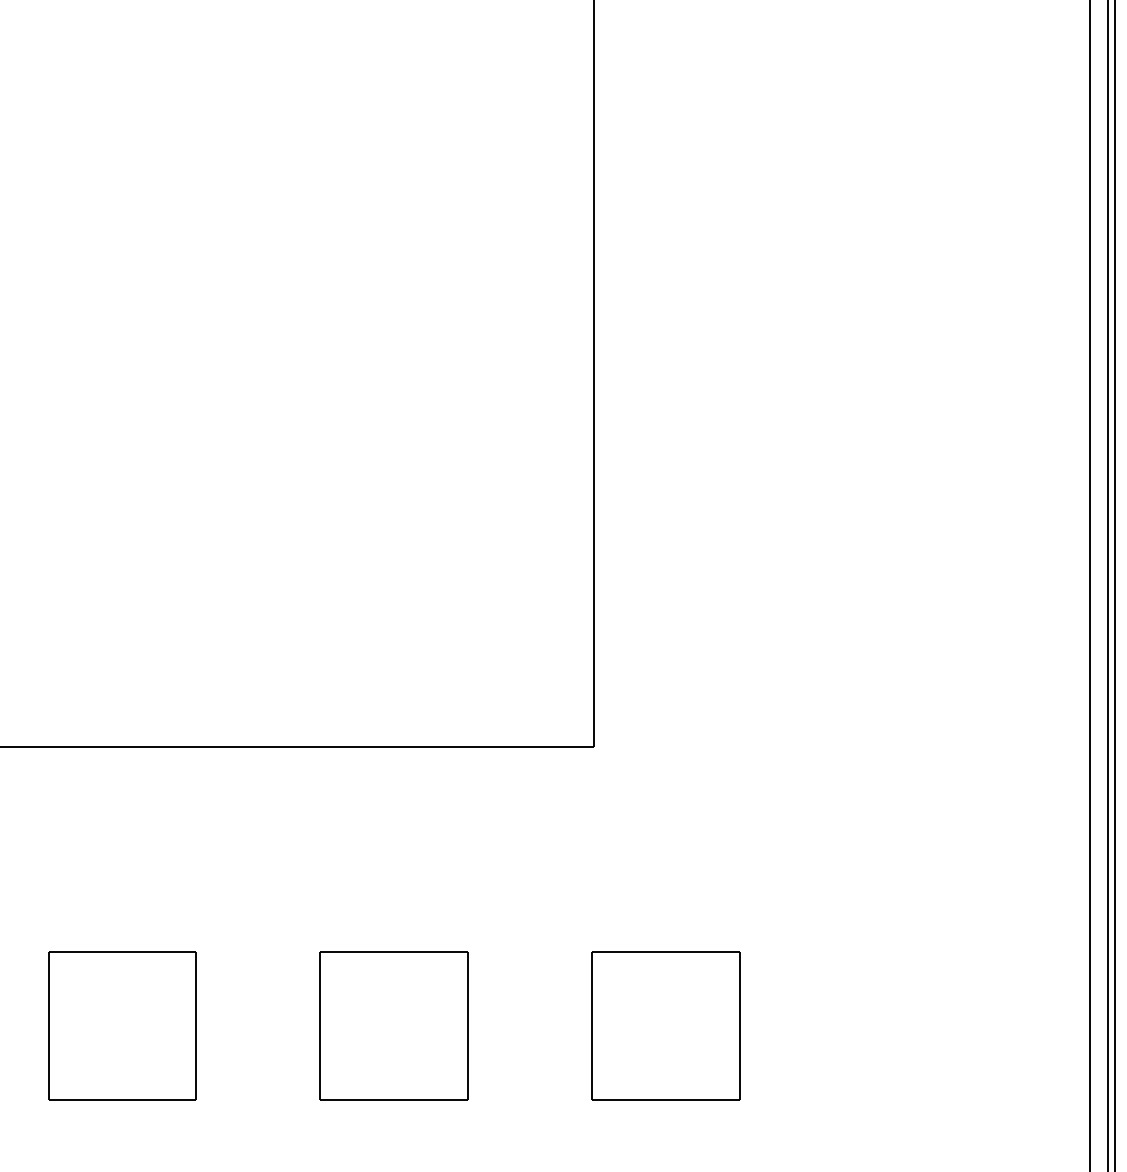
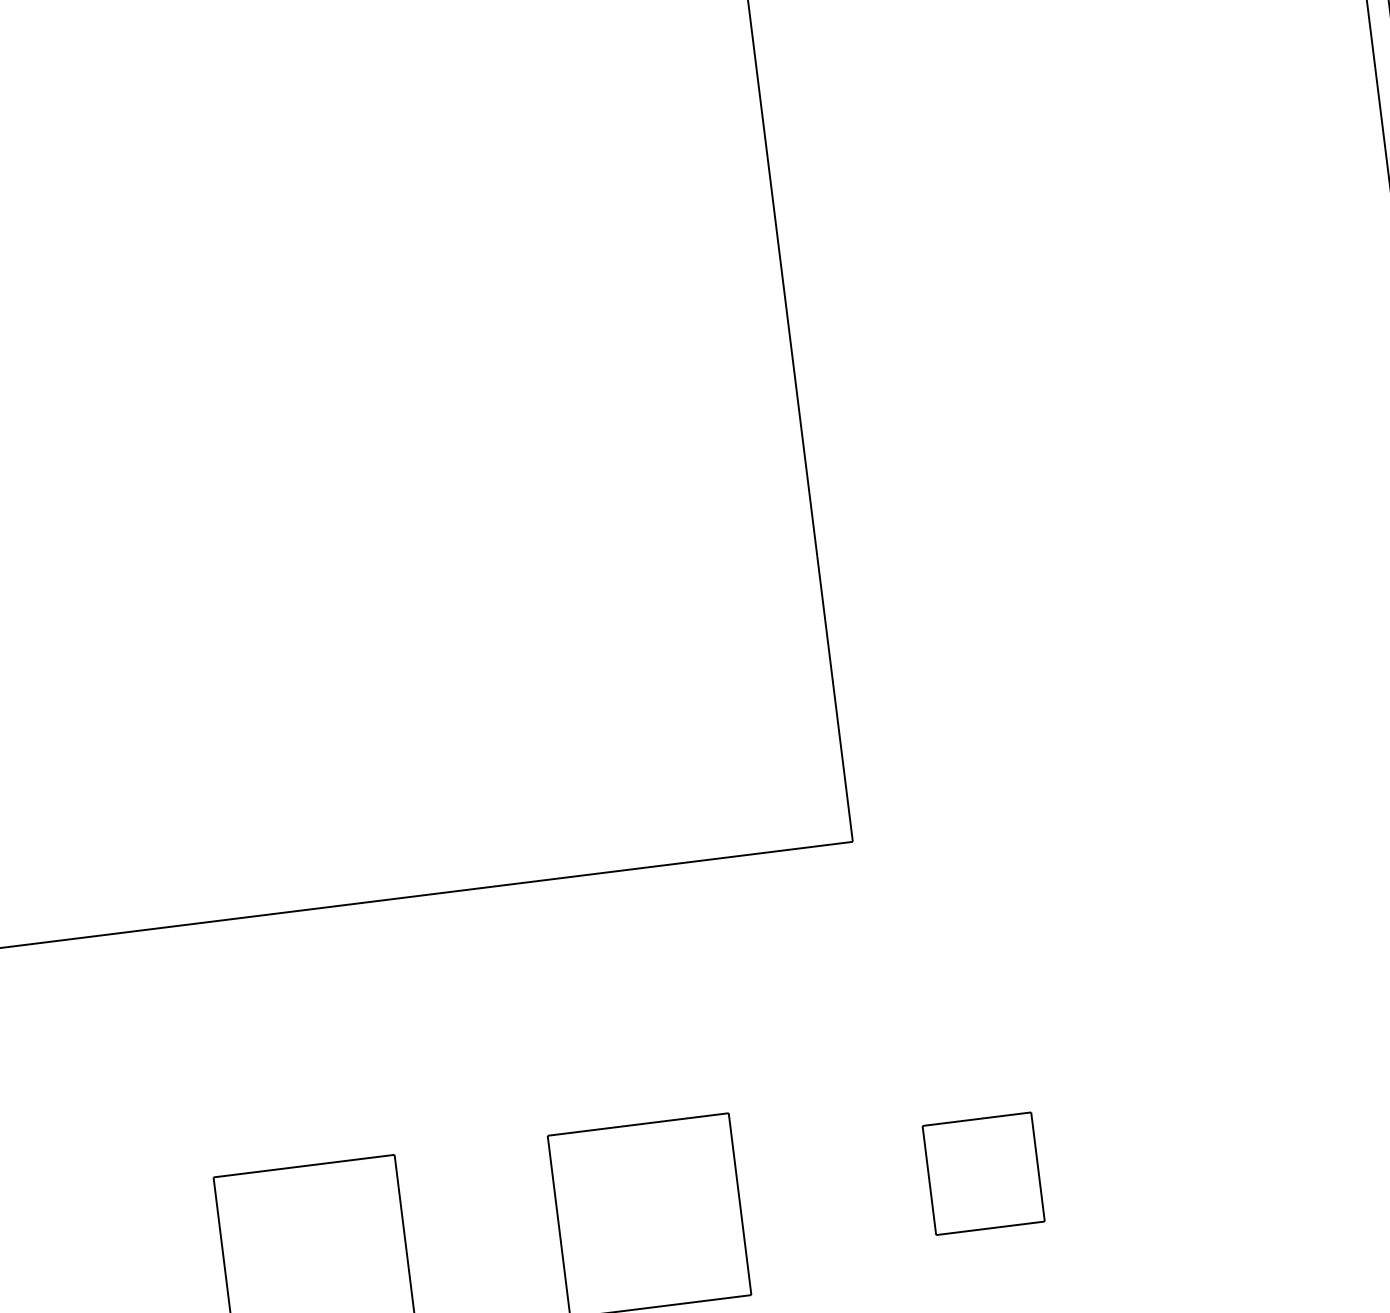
part: (665, 1025) -> (982, 1173), size x0.6

